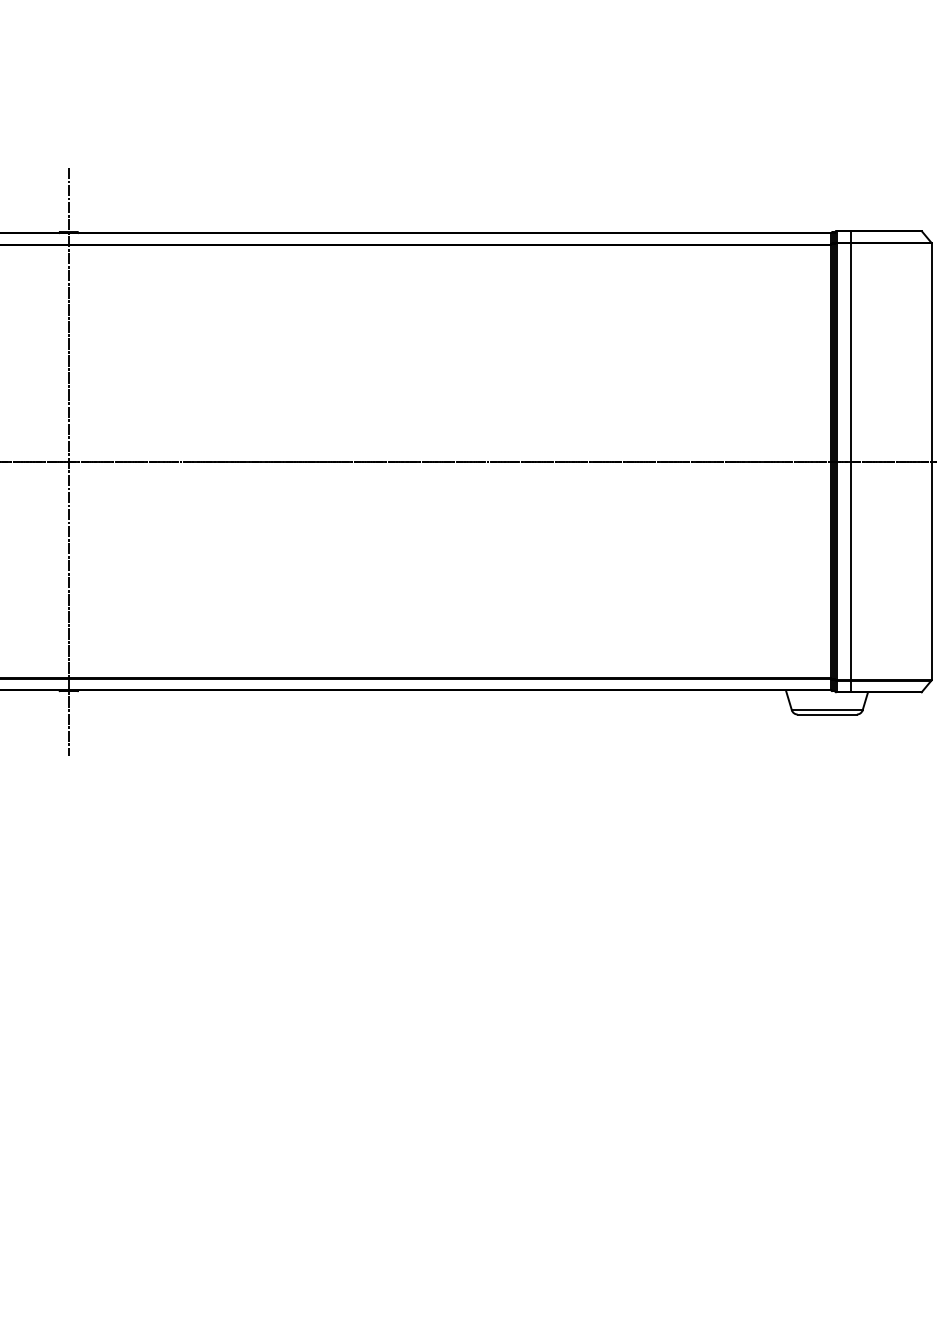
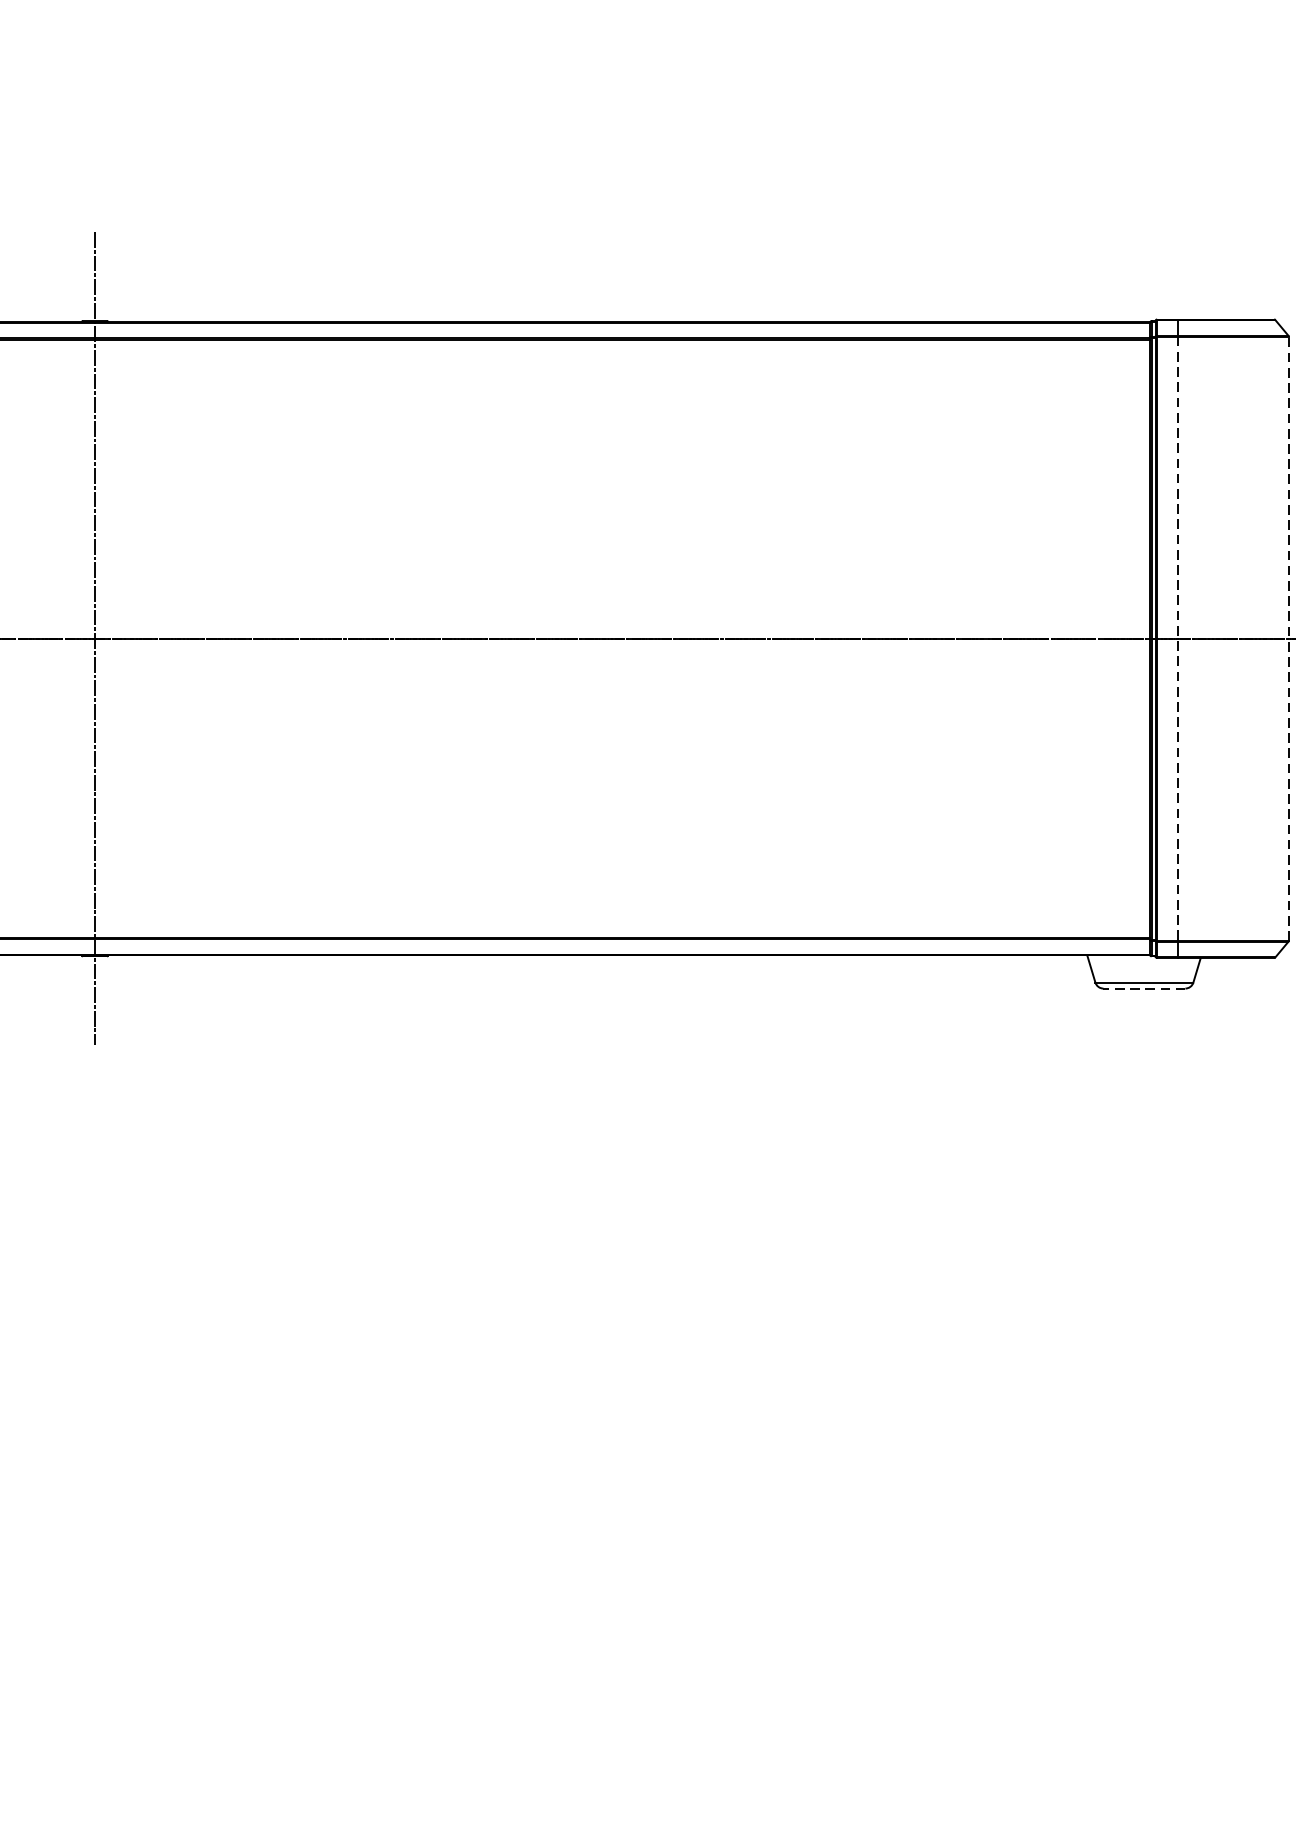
line: (931, 461) -> (1288, 638), solid -> dashed
line: (851, 462) -> (1177, 639), solid -> dashed
line: (827, 714) -> (1144, 988), solid -> dashed

